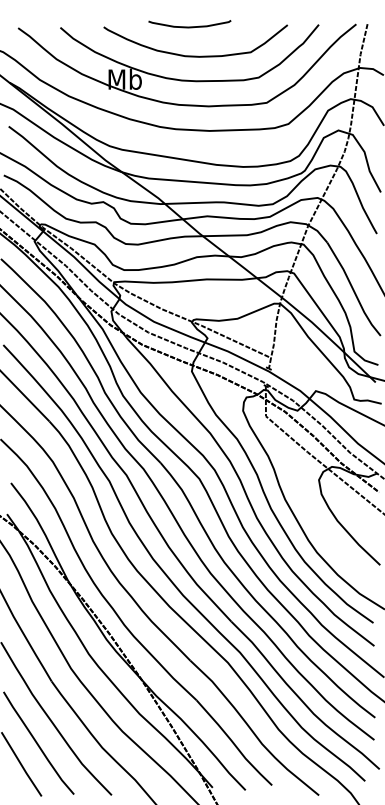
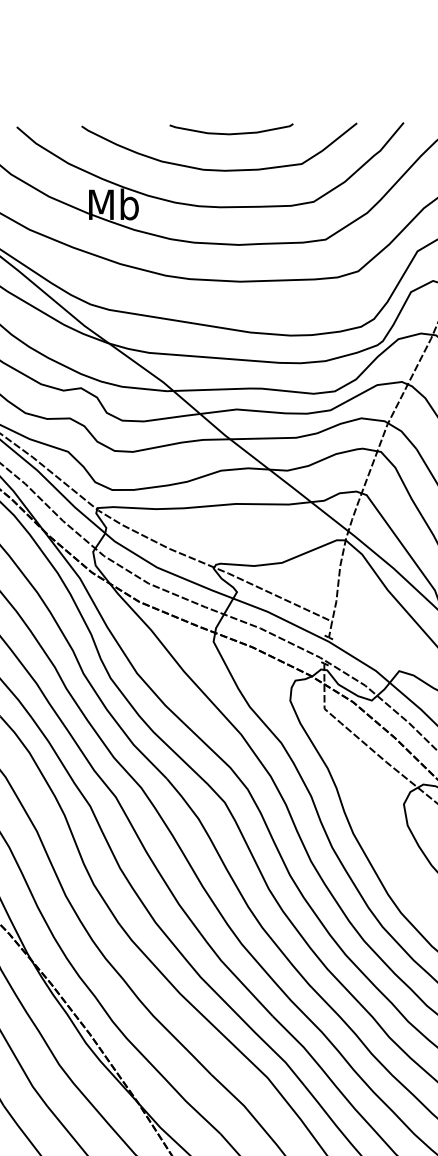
curve: (189, 26) -> (231, 132), moved

